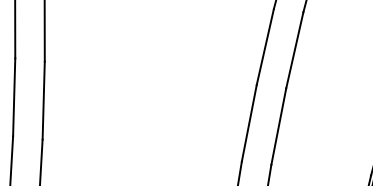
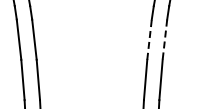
line: (265, 46) -> (149, 39), solid -> dashed
line: (293, 51) -> (164, 40), solid -> dashed

